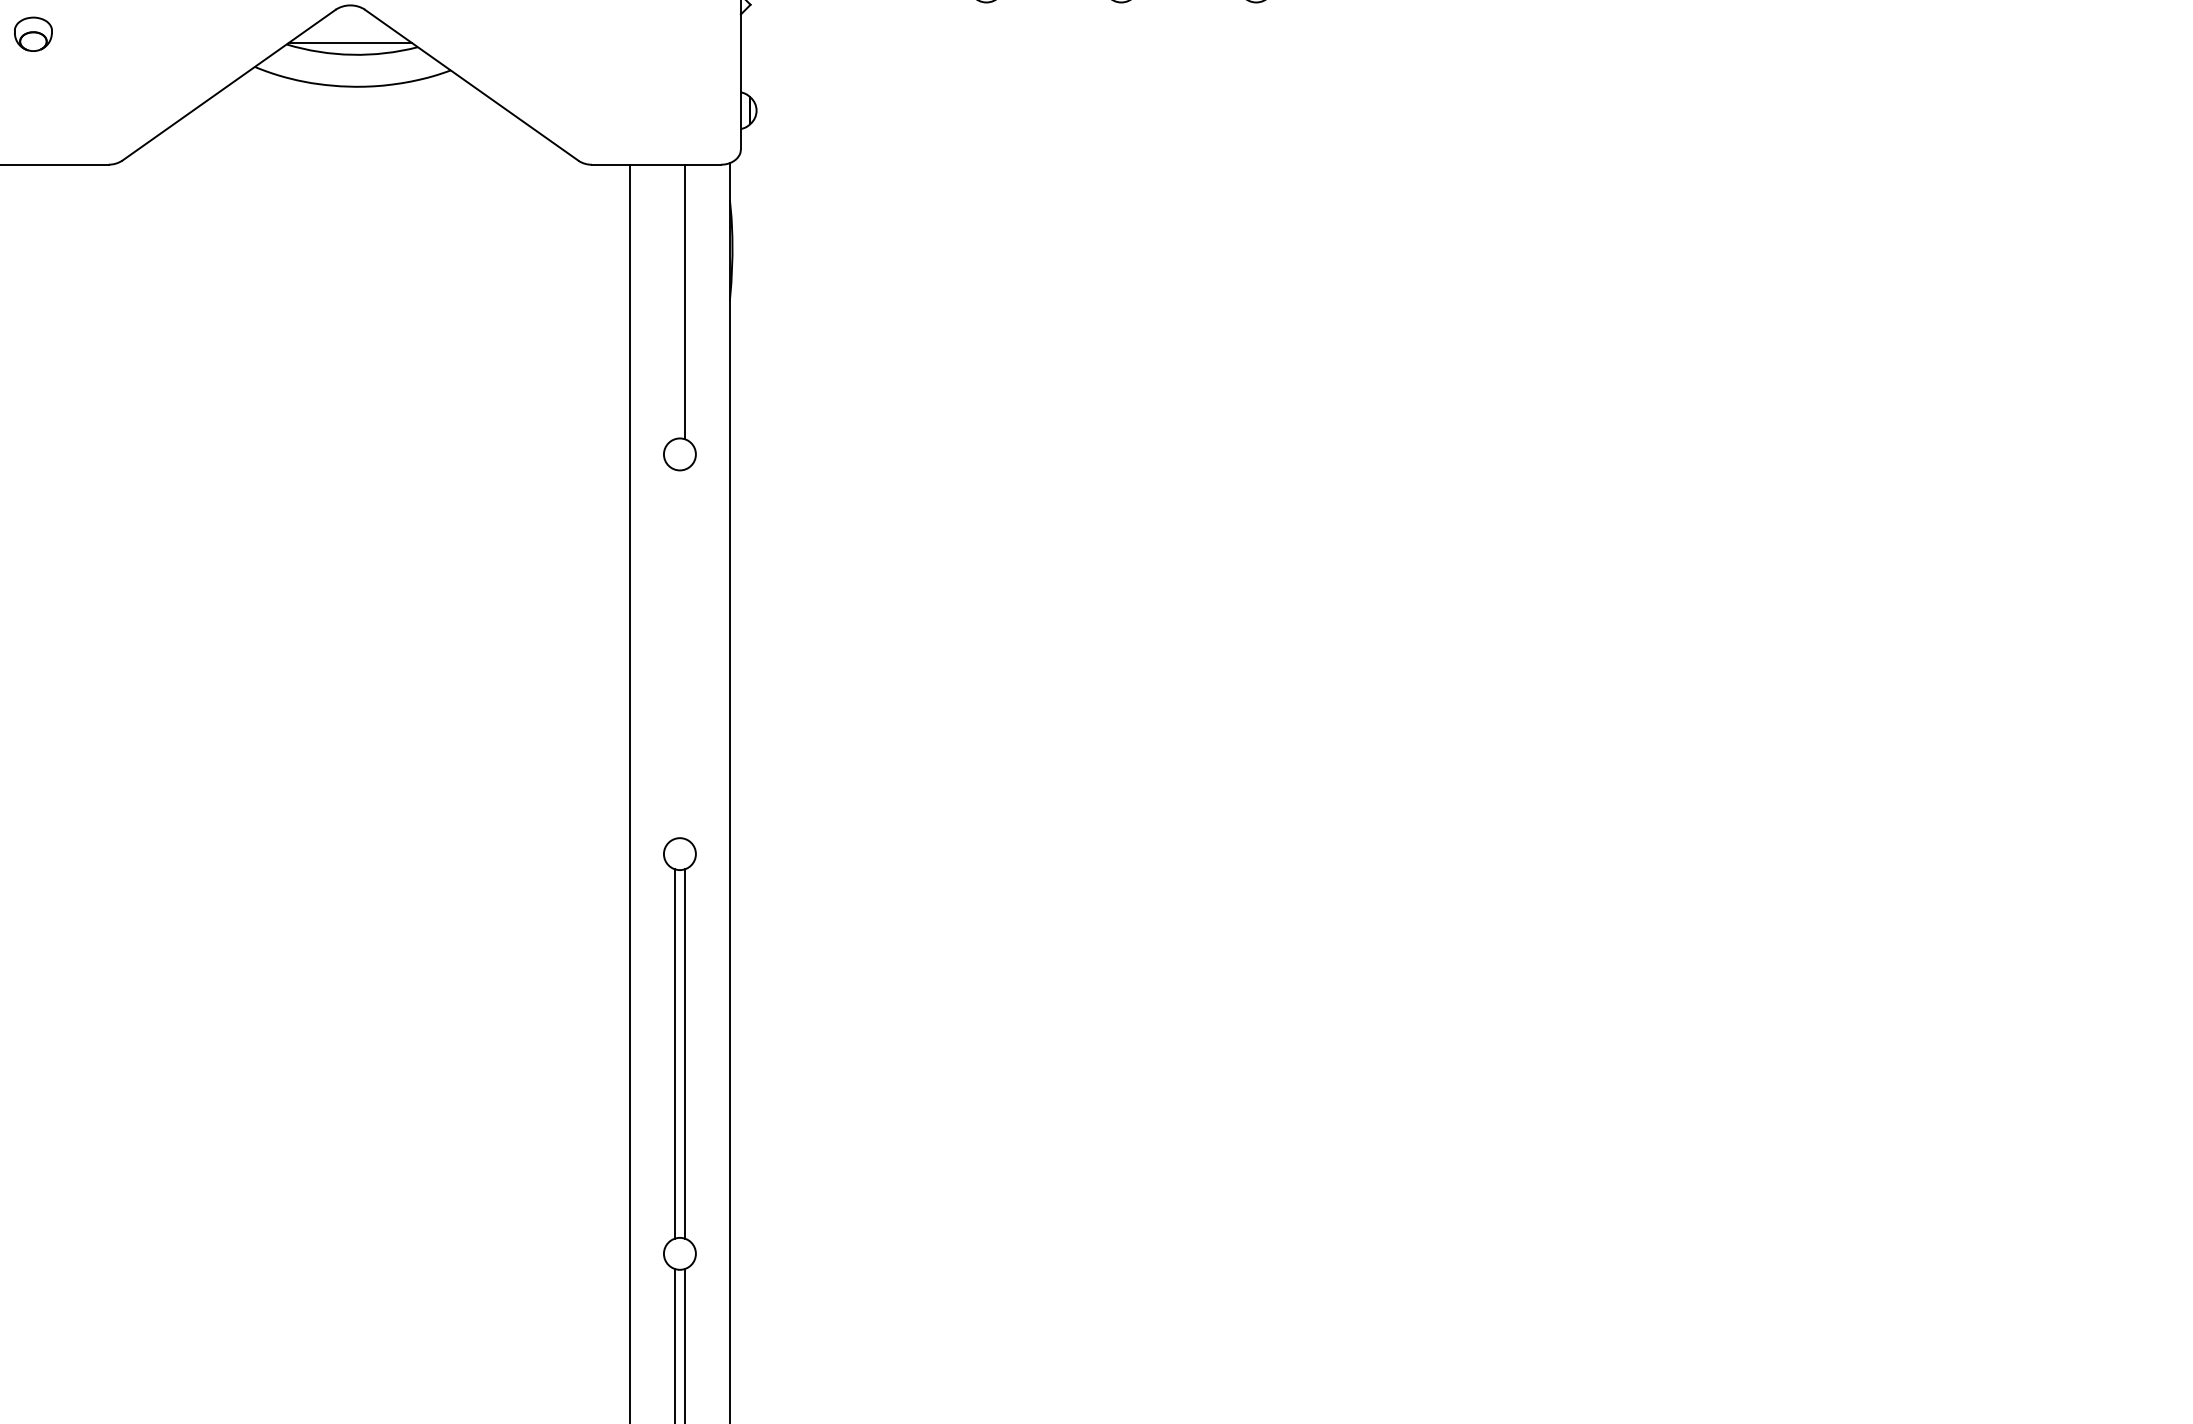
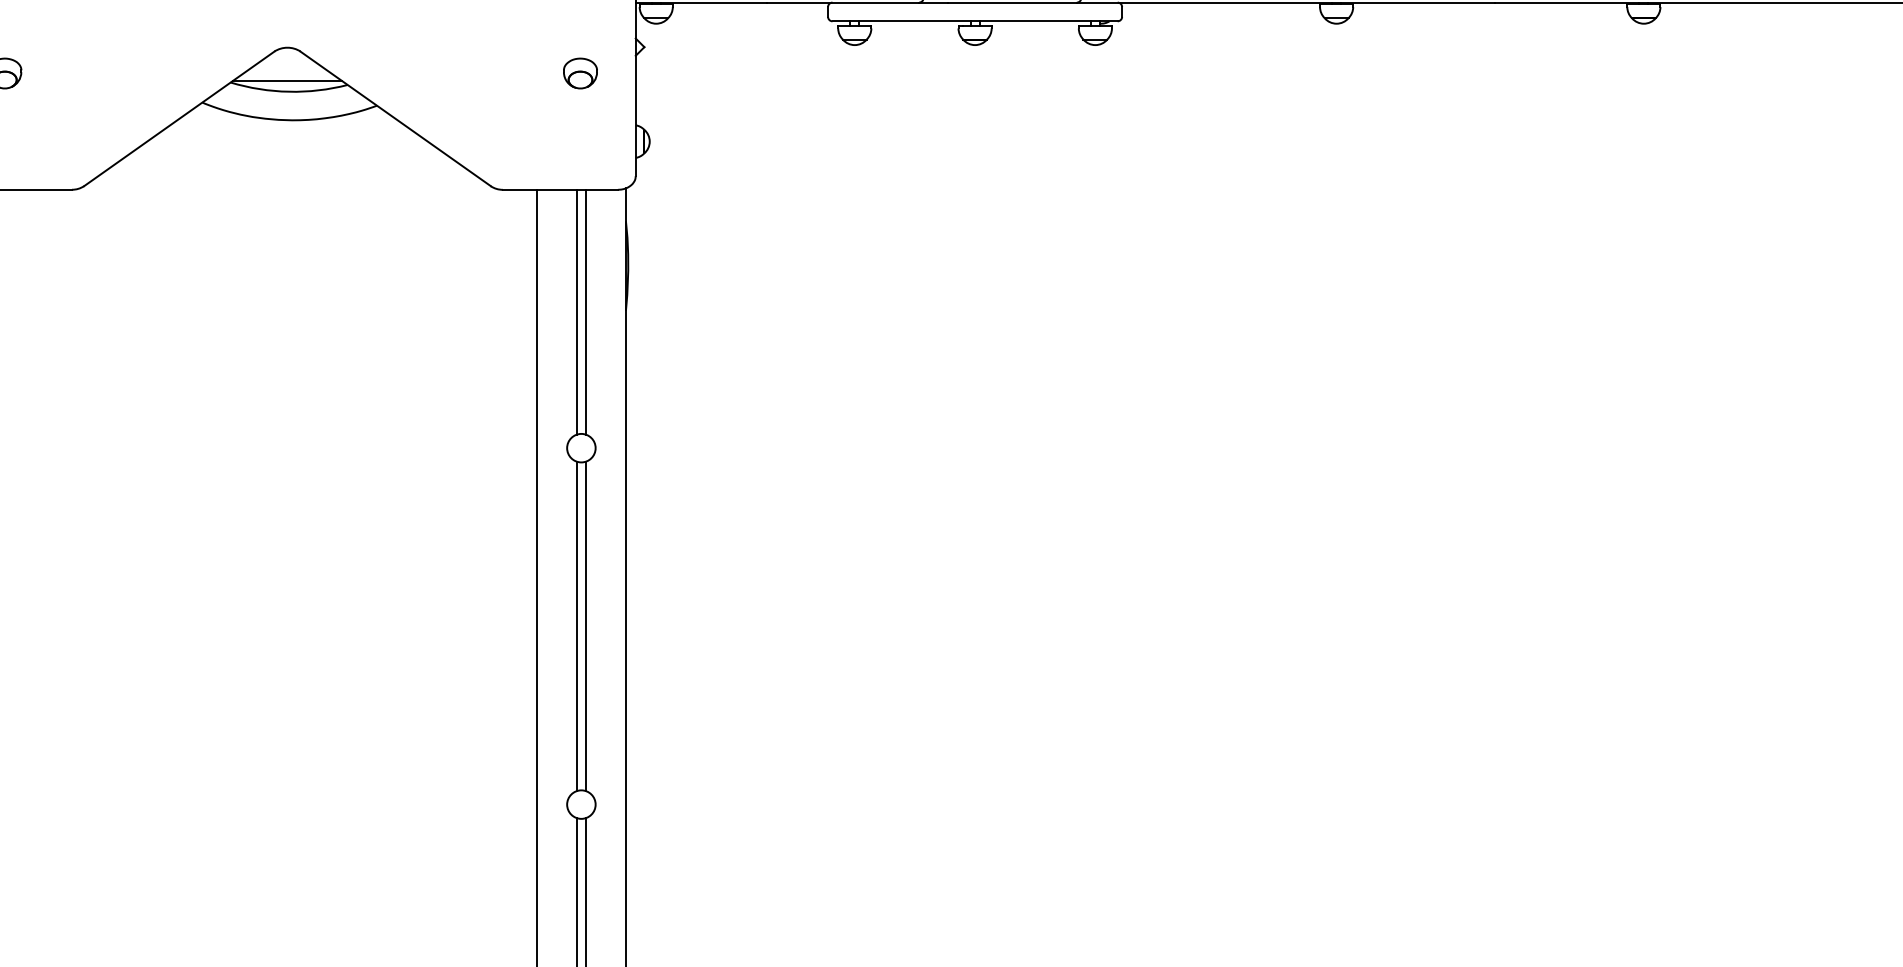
part: (678, 33) -> (580, 72), added
line: (674, 301) -> (576, 311), added
line: (674, 653) -> (576, 625), added
line: (684, 653) -> (585, 625), added

